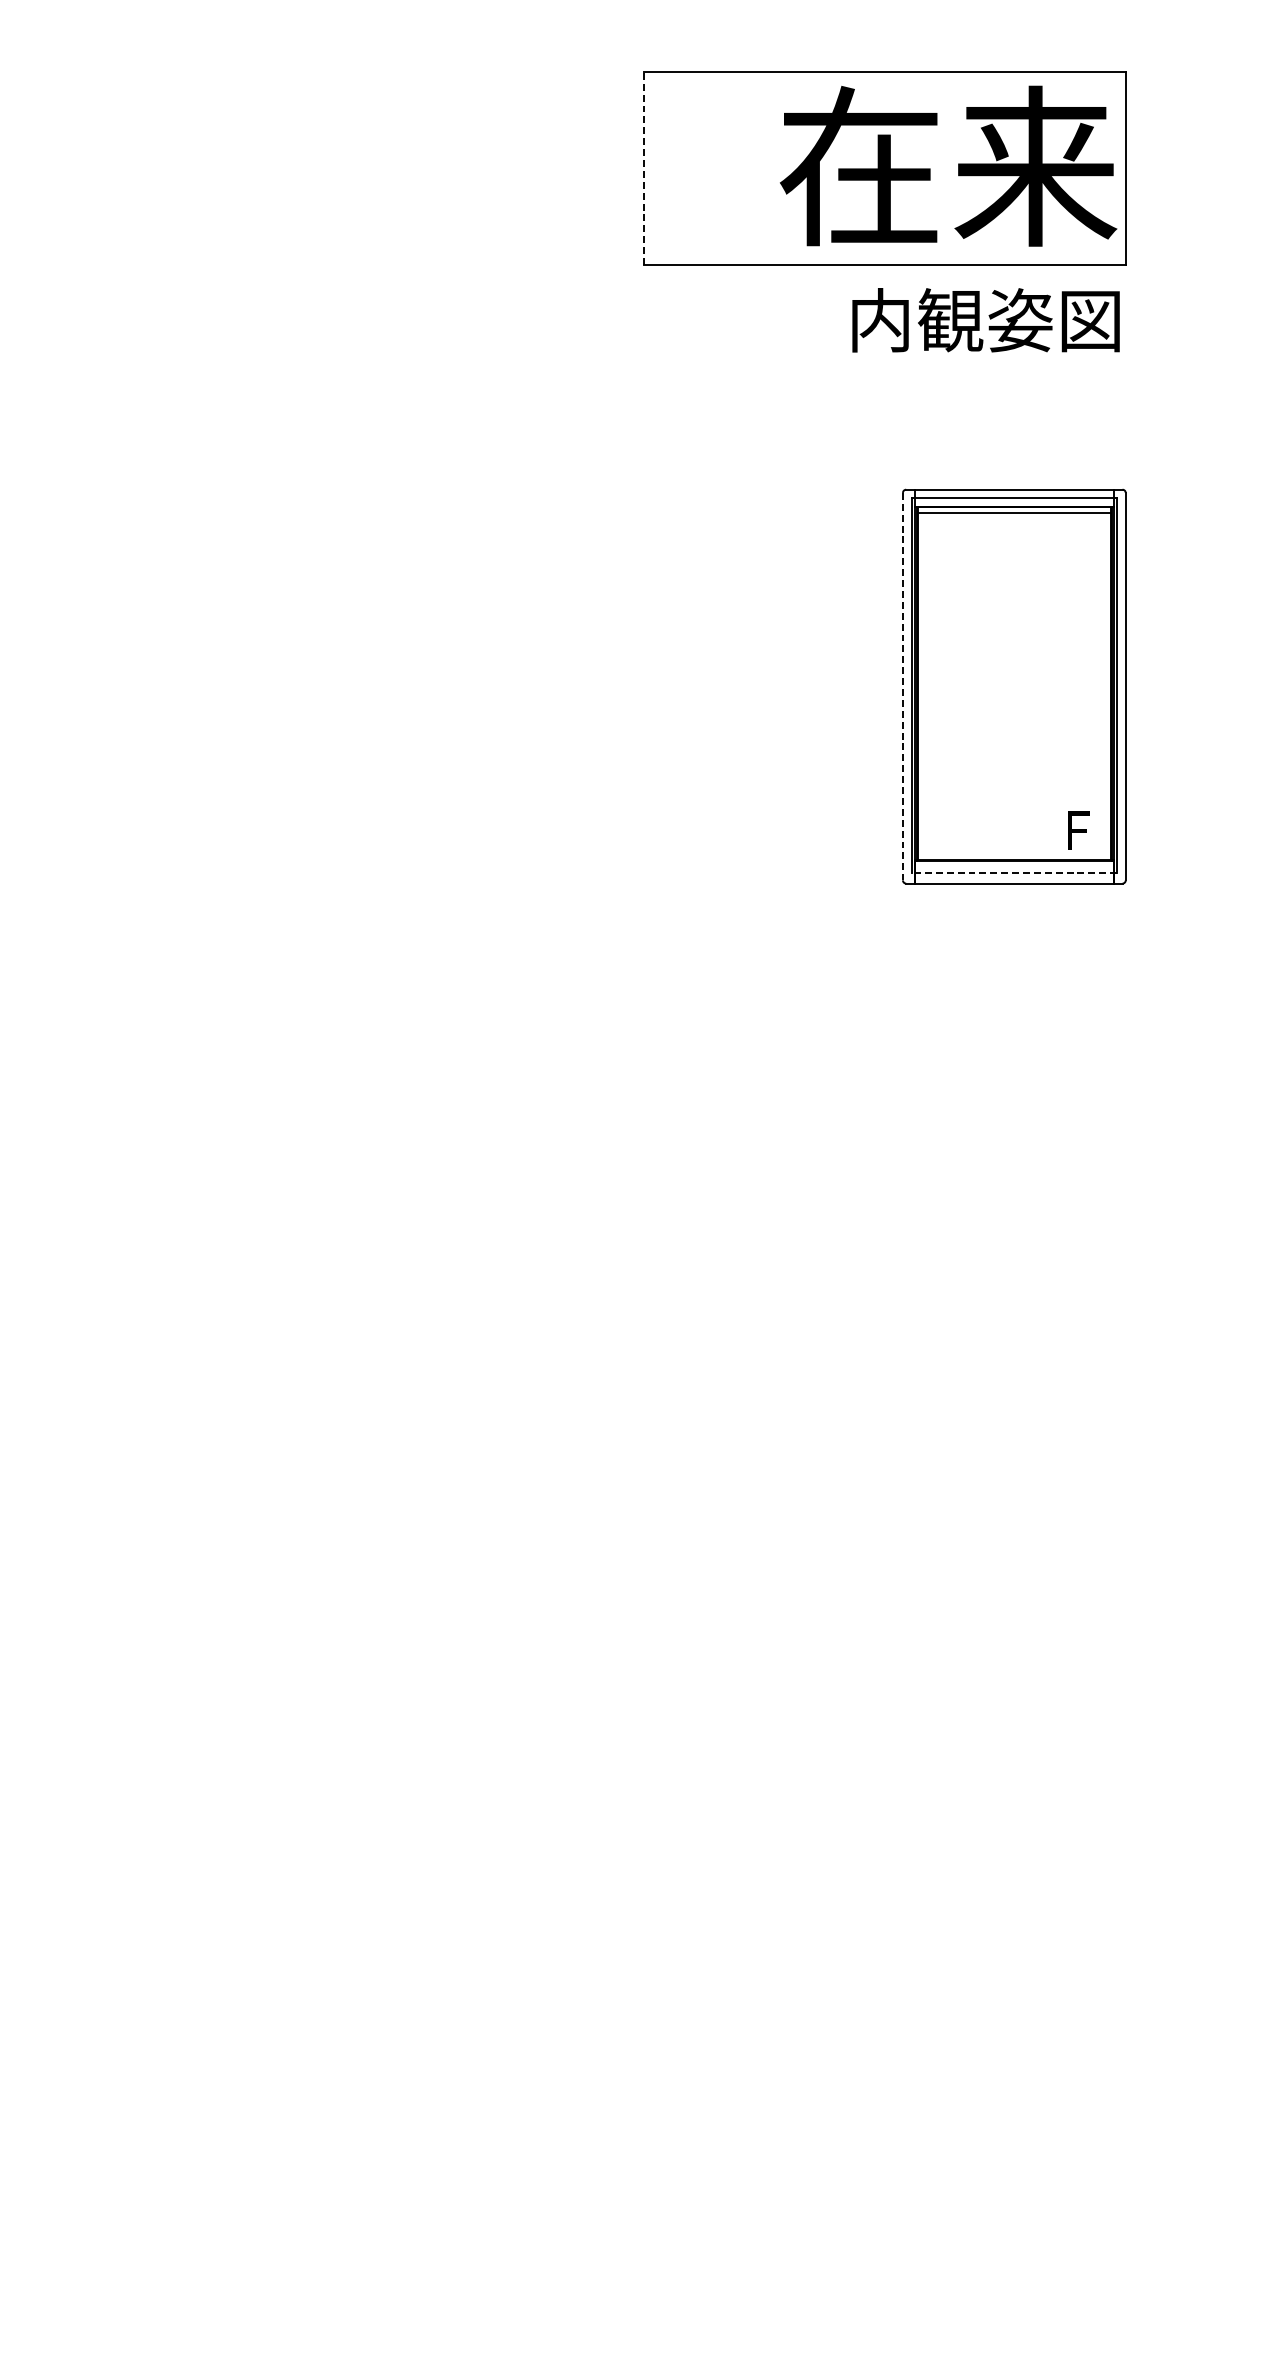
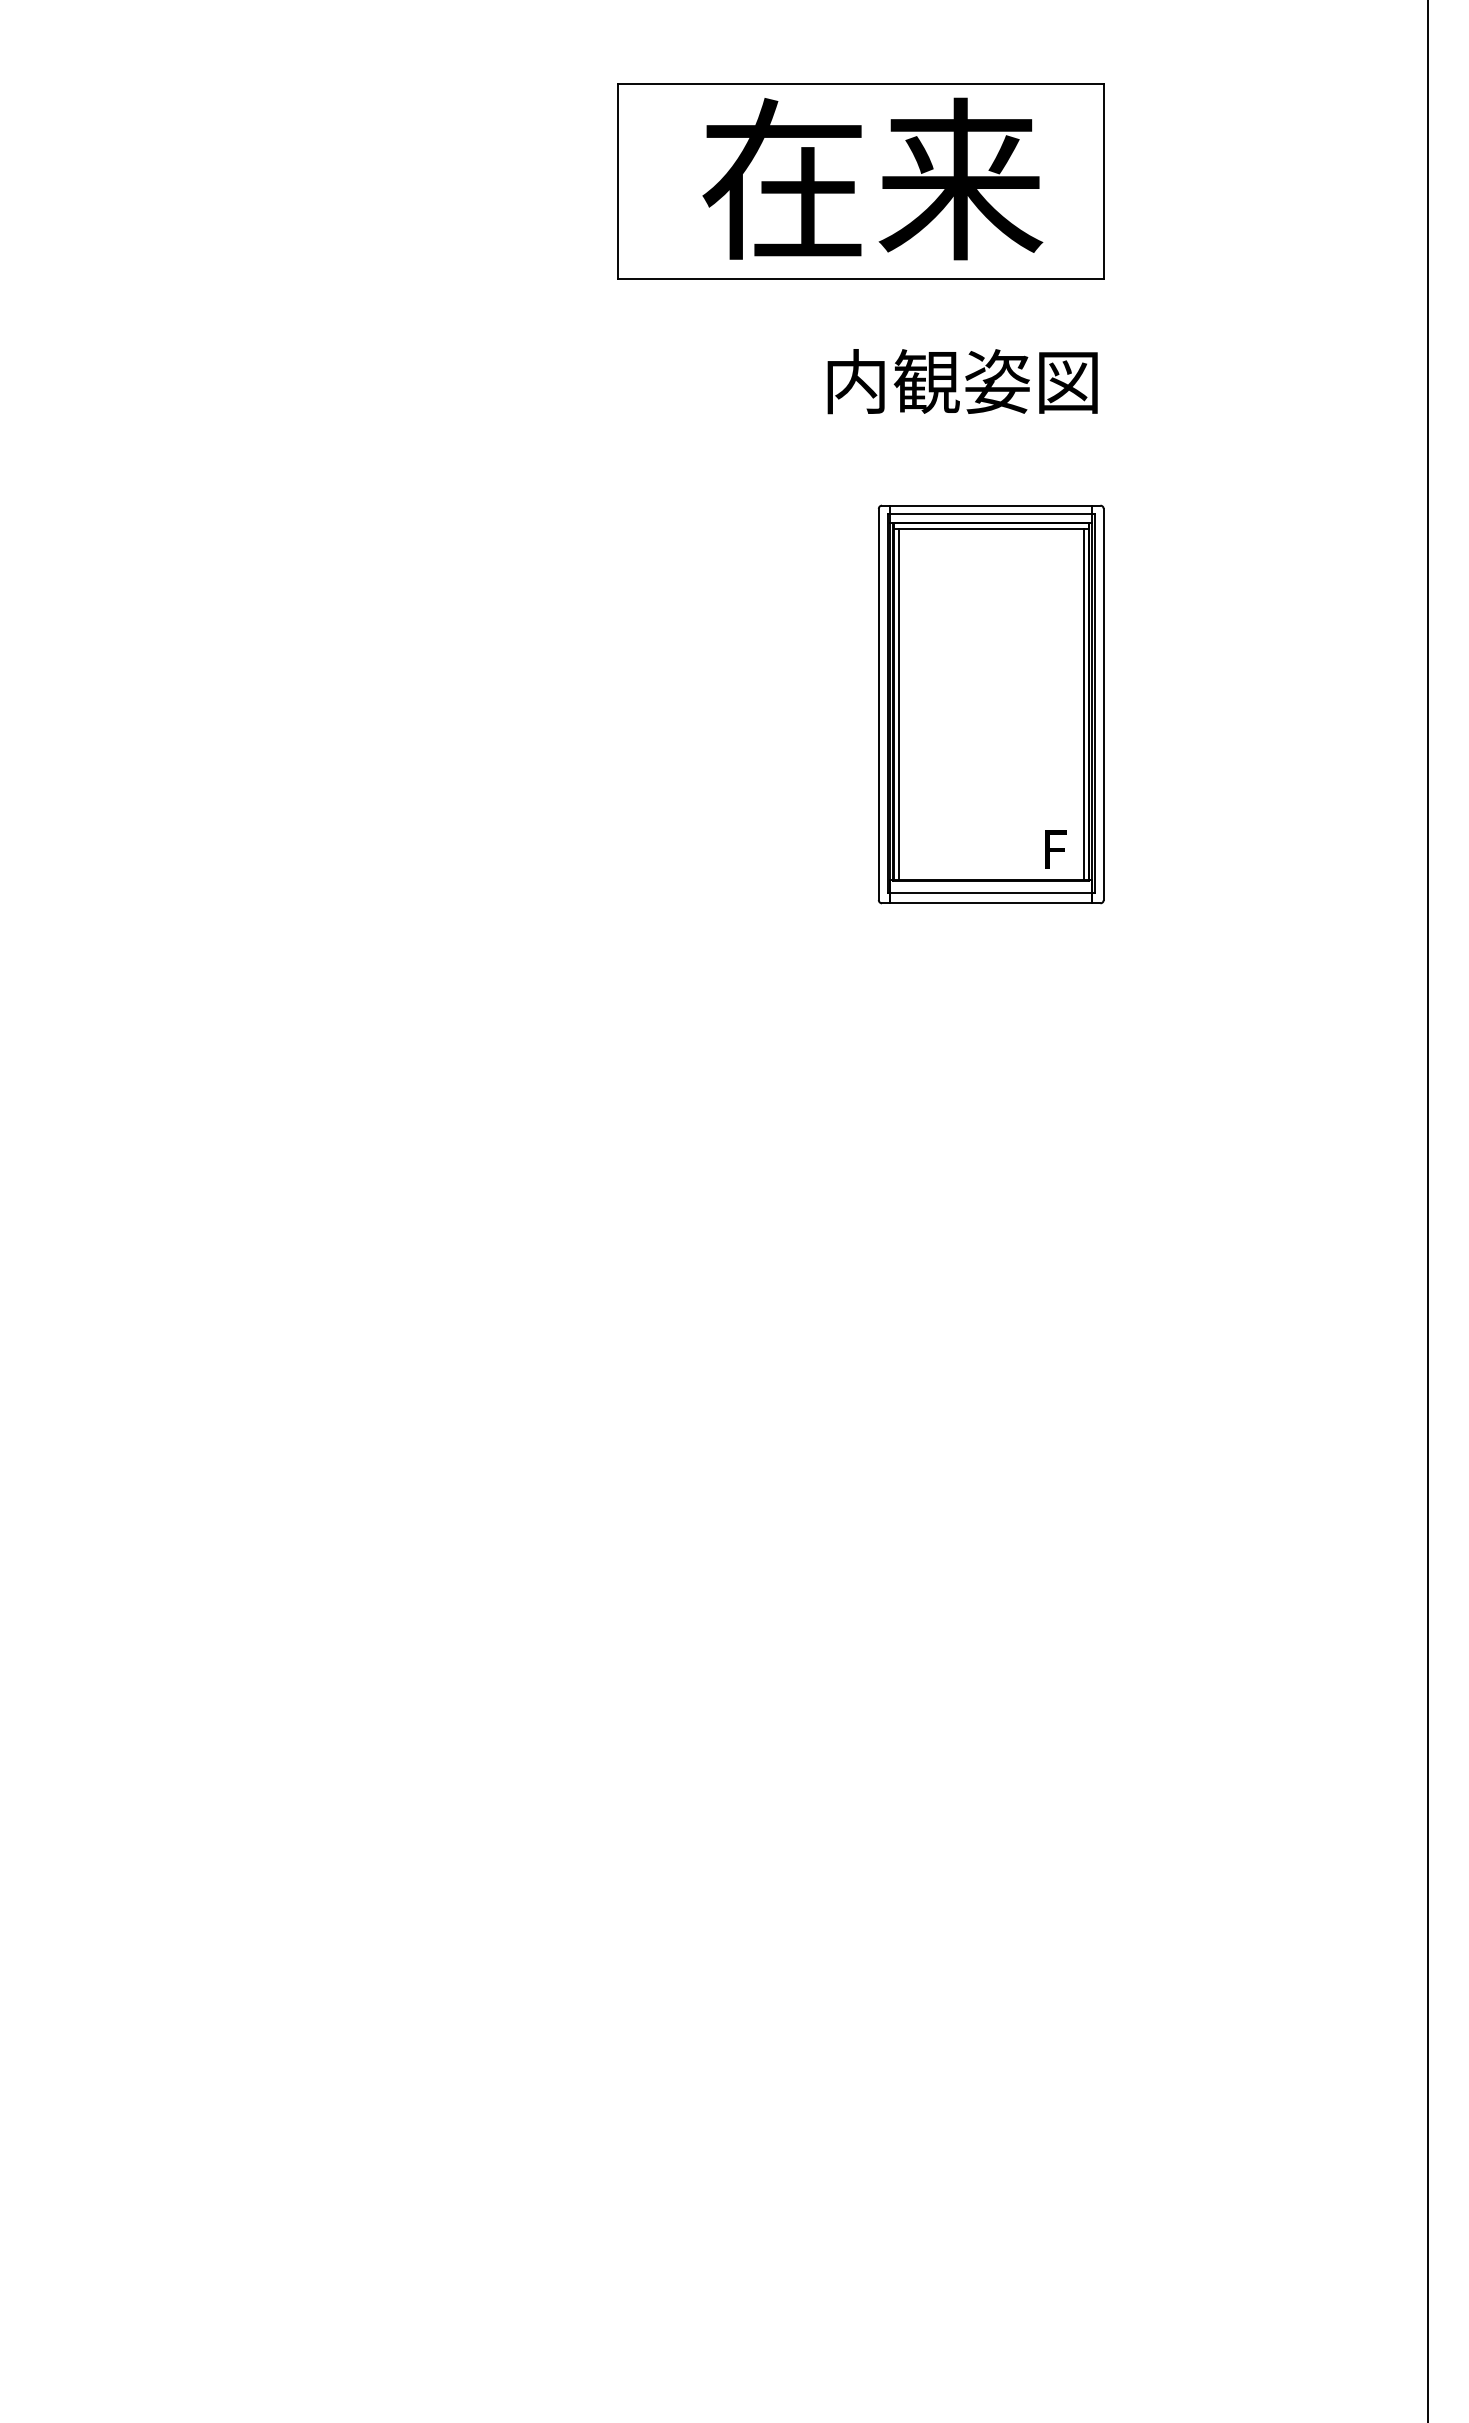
text: (948, 165) -> (872, 178), moved
line: (644, 168) -> (617, 181), dashed -> solid
text: (985, 320) -> (962, 381), moved
line: (902, 686) -> (878, 704), dashed -> solid
line: (922, 686) -> (898, 704), added
line: (1105, 686) -> (1083, 704), added
line: (1014, 872) -> (991, 892), dashed -> solid

